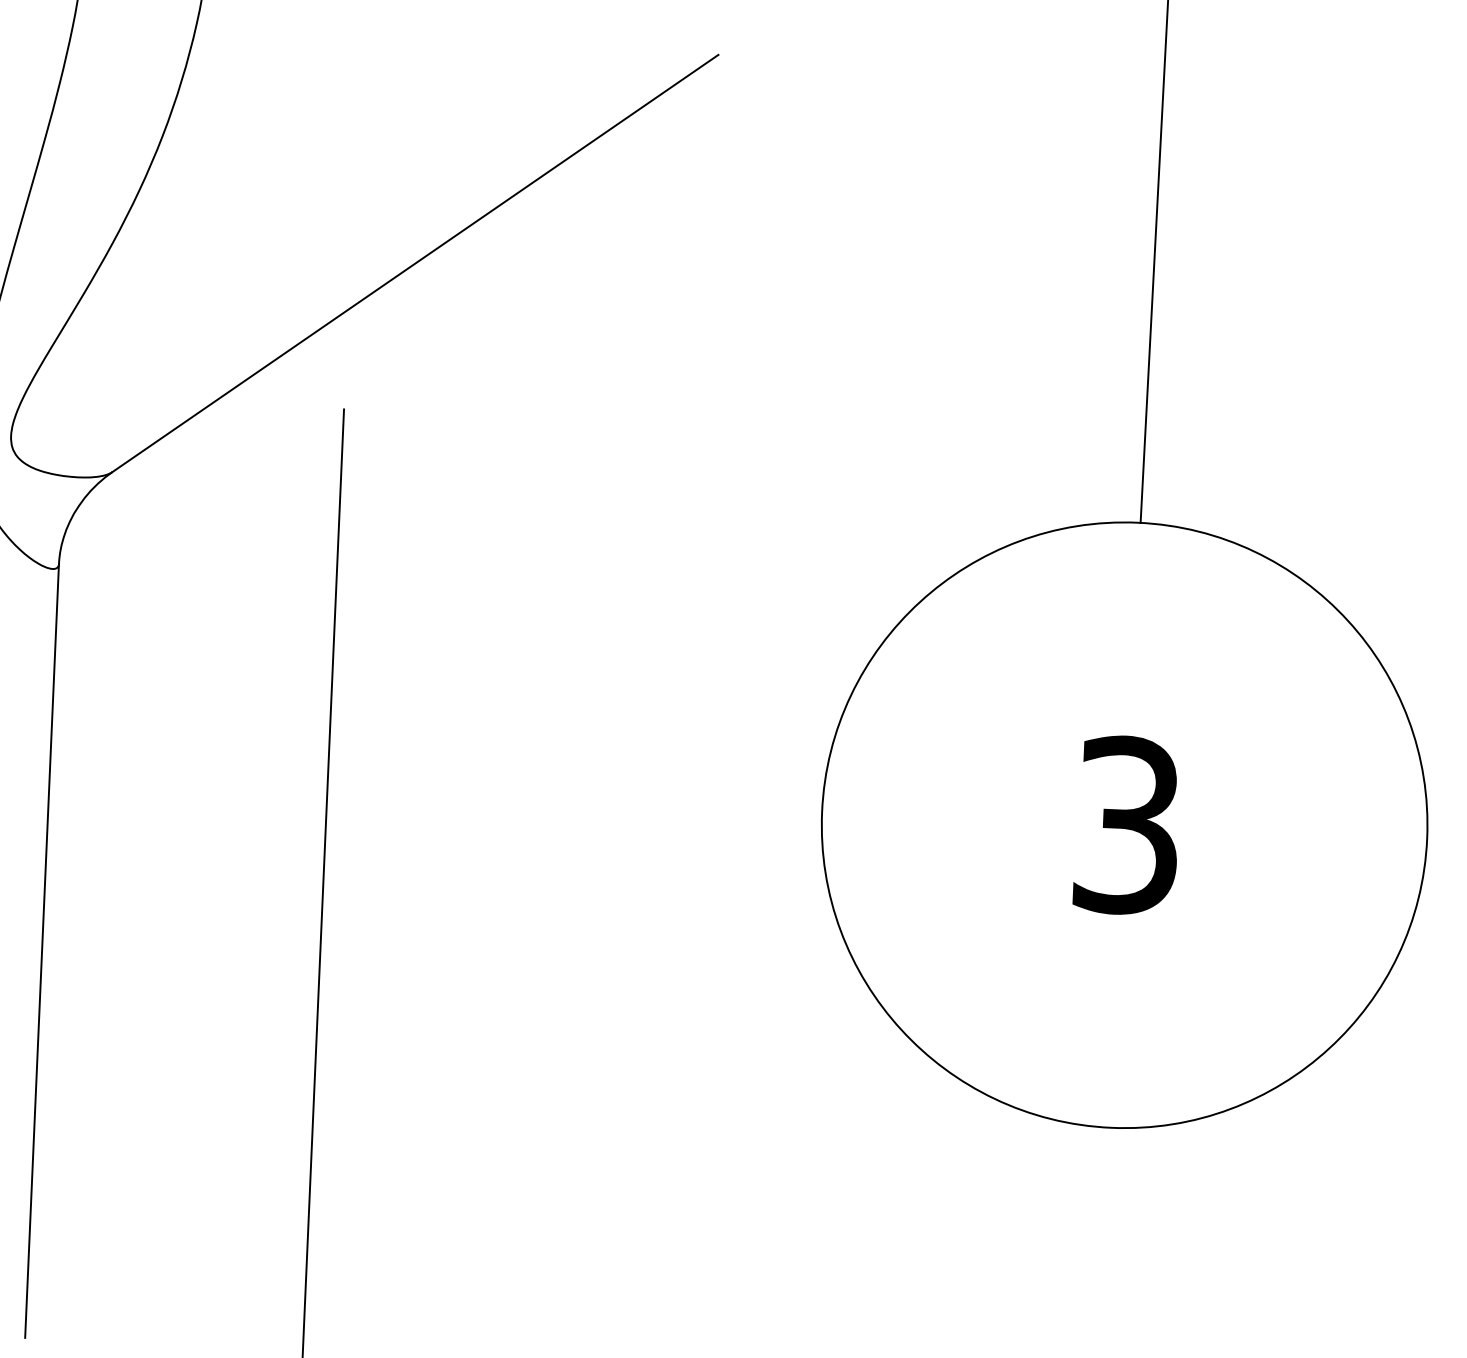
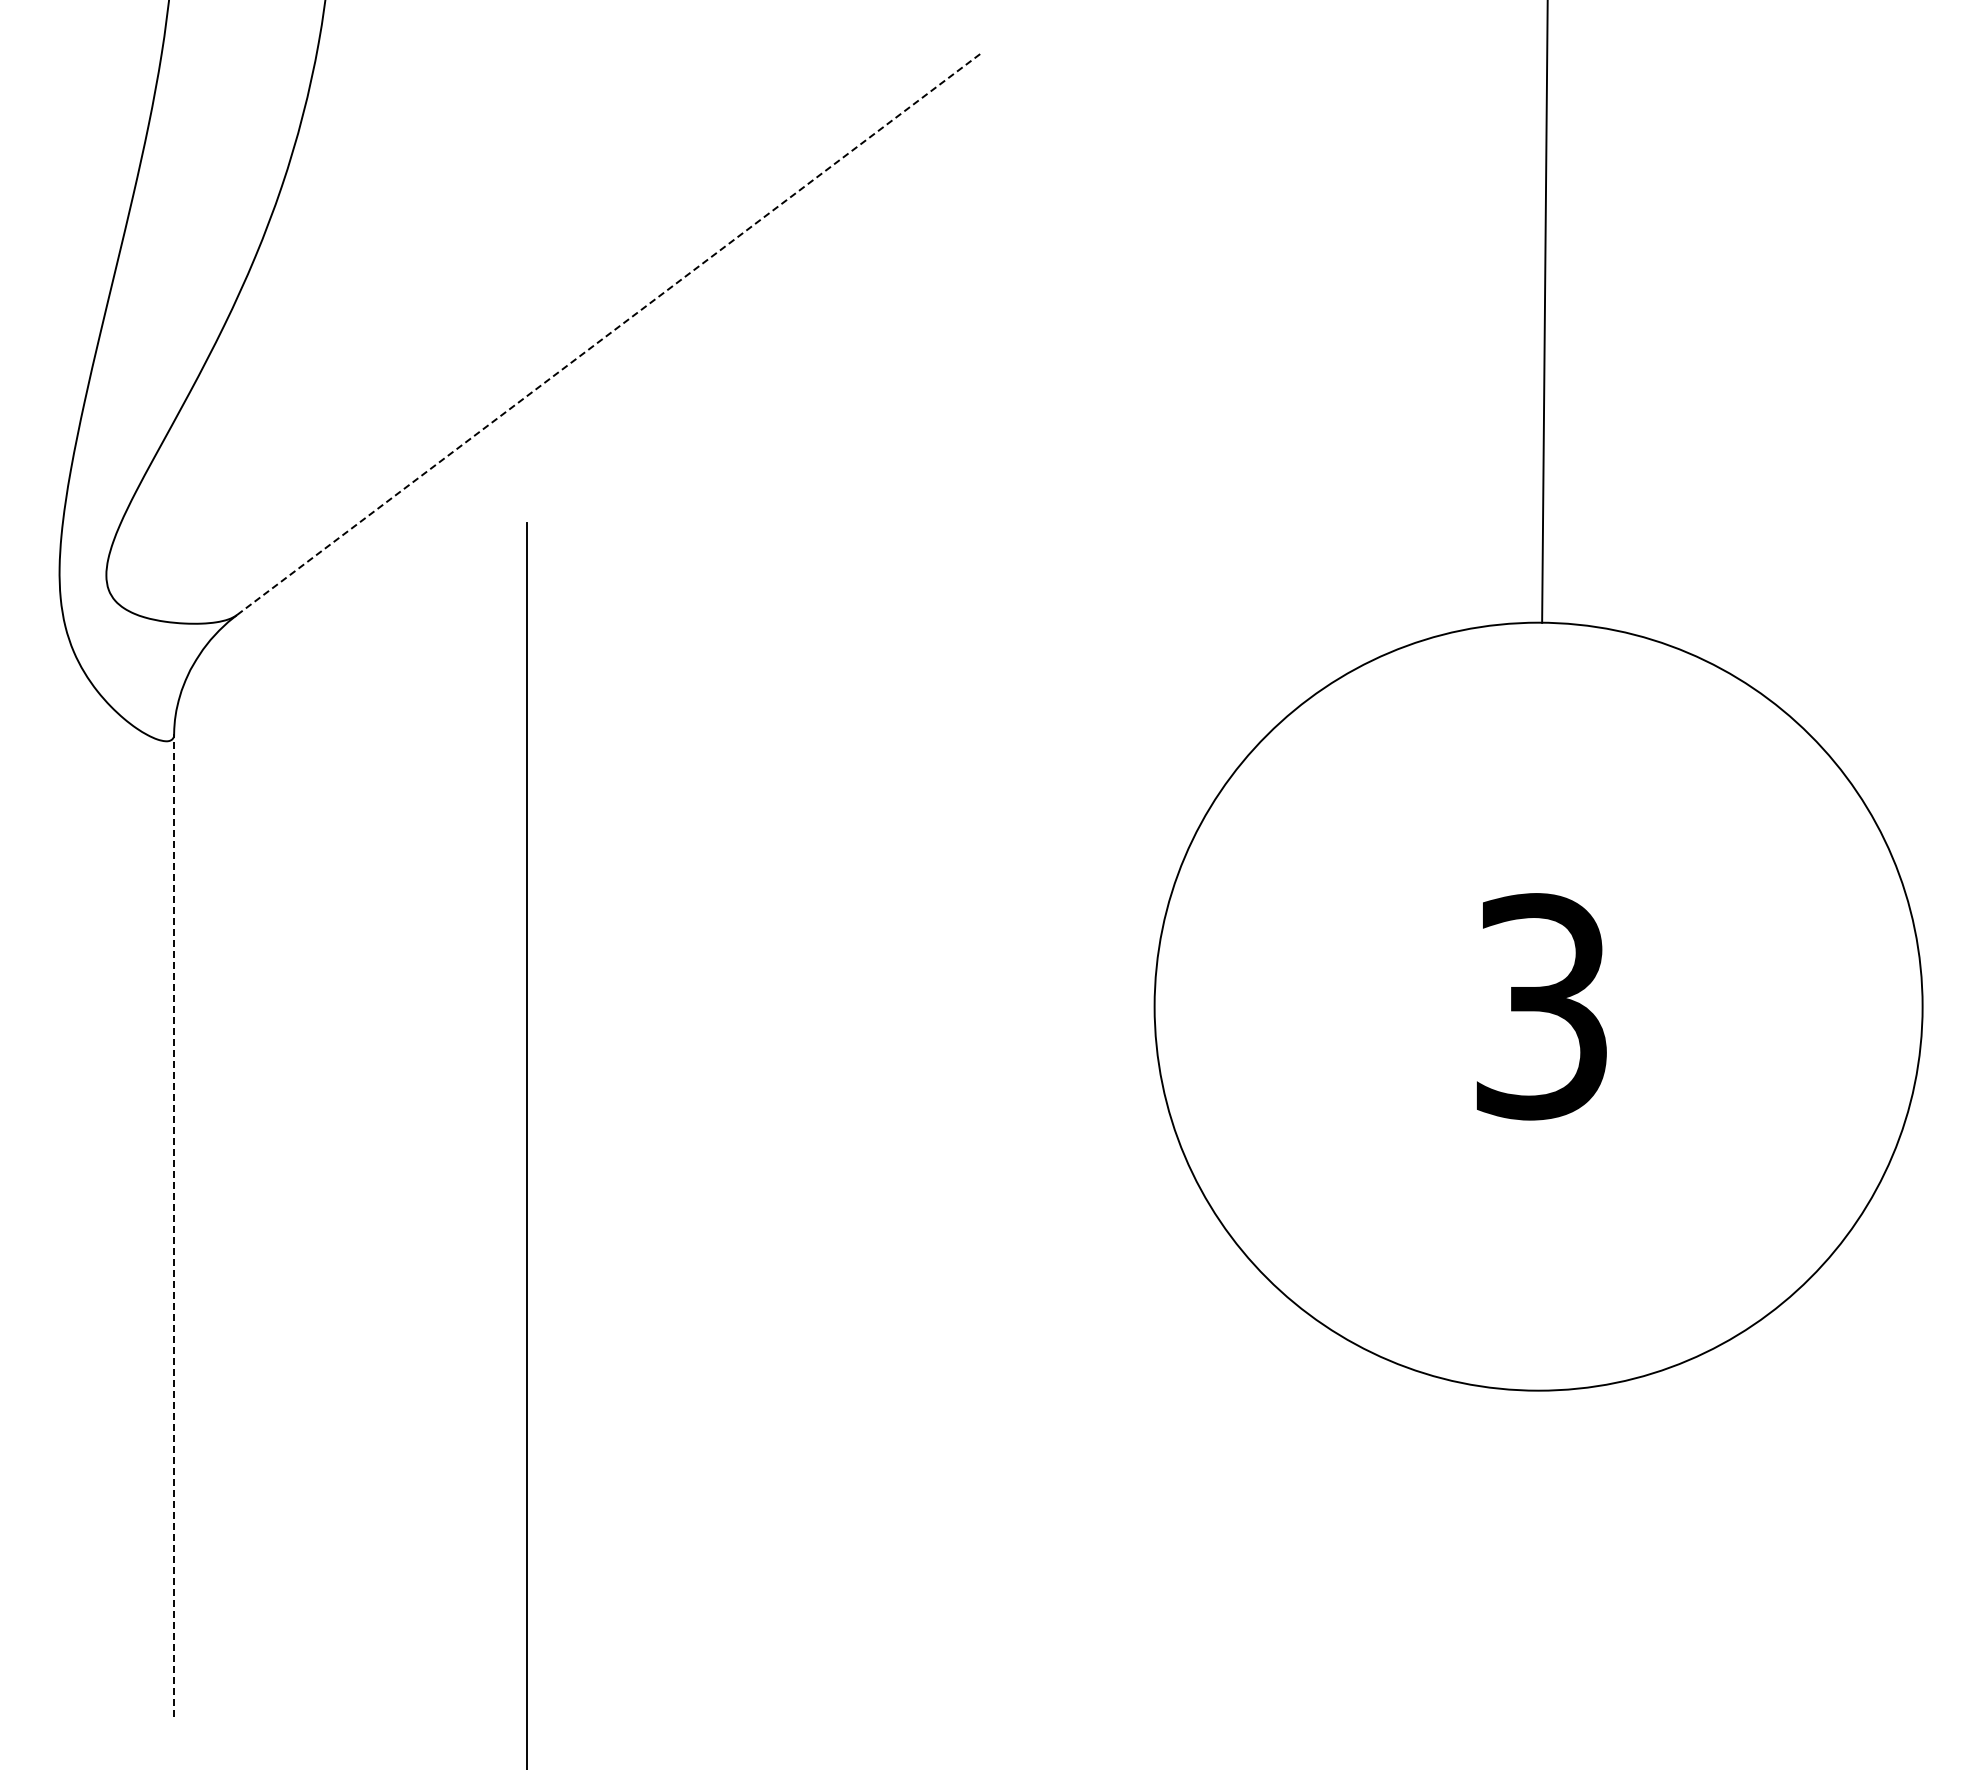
line: (415, 262) -> (609, 333), solid -> dashed
line: (42, 950) -> (174, 1225), solid -> dashed

